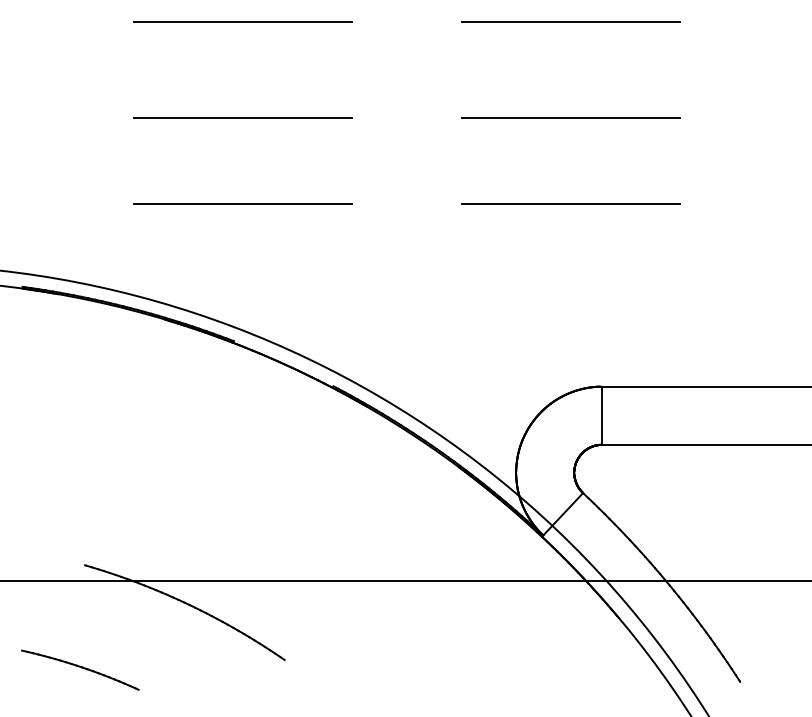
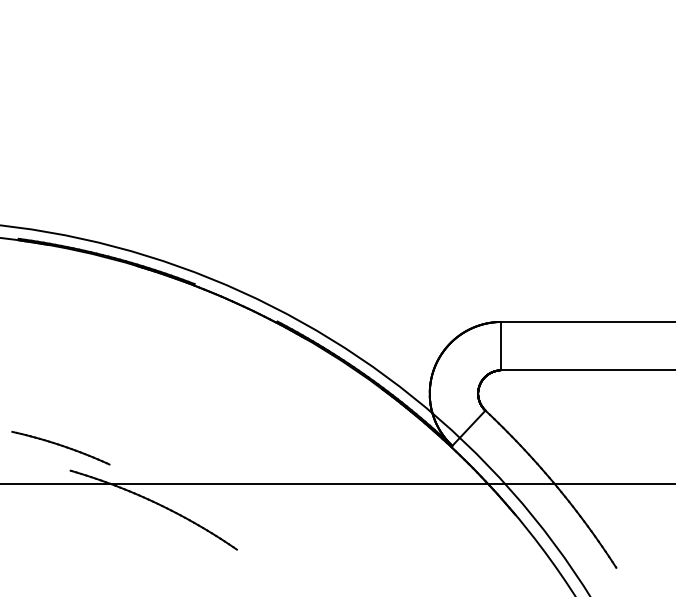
line: (242, 21) -> (201, 17), removed
line: (570, 21) -> (475, 17), removed
line: (242, 117) -> (201, 97), removed
line: (570, 117) -> (475, 97), removed
line: (242, 203) -> (201, 169), removed
line: (570, 203) -> (475, 169), removed
part: (80, 669) -> (61, 447), moved

